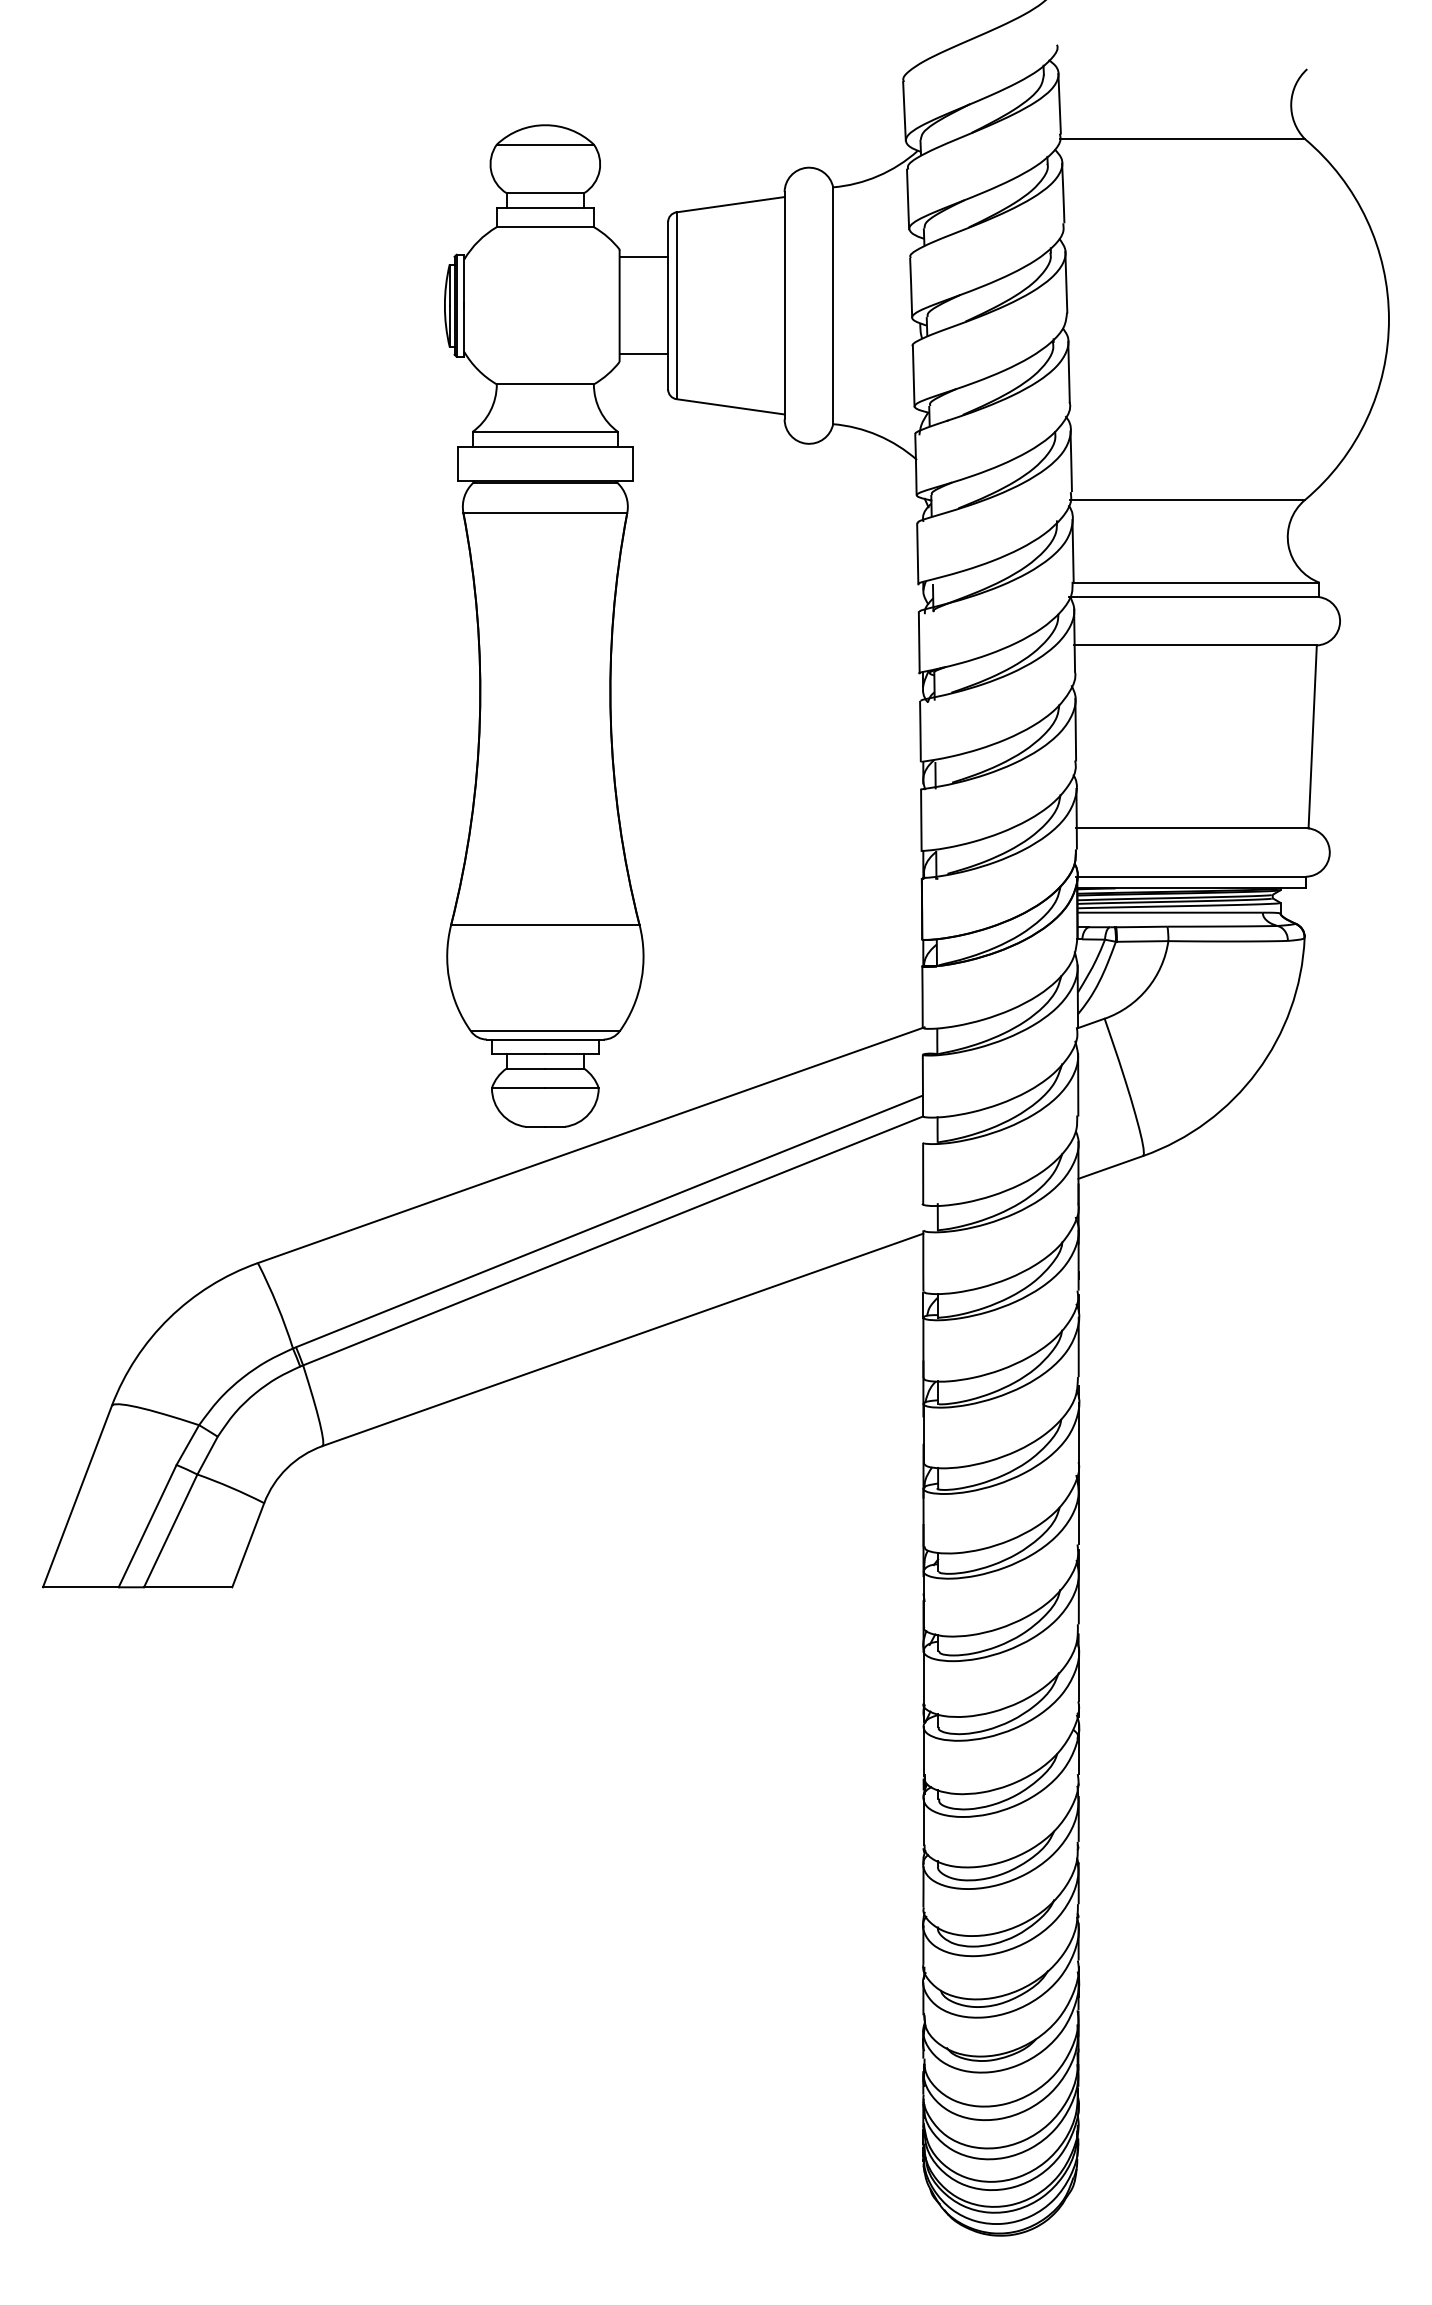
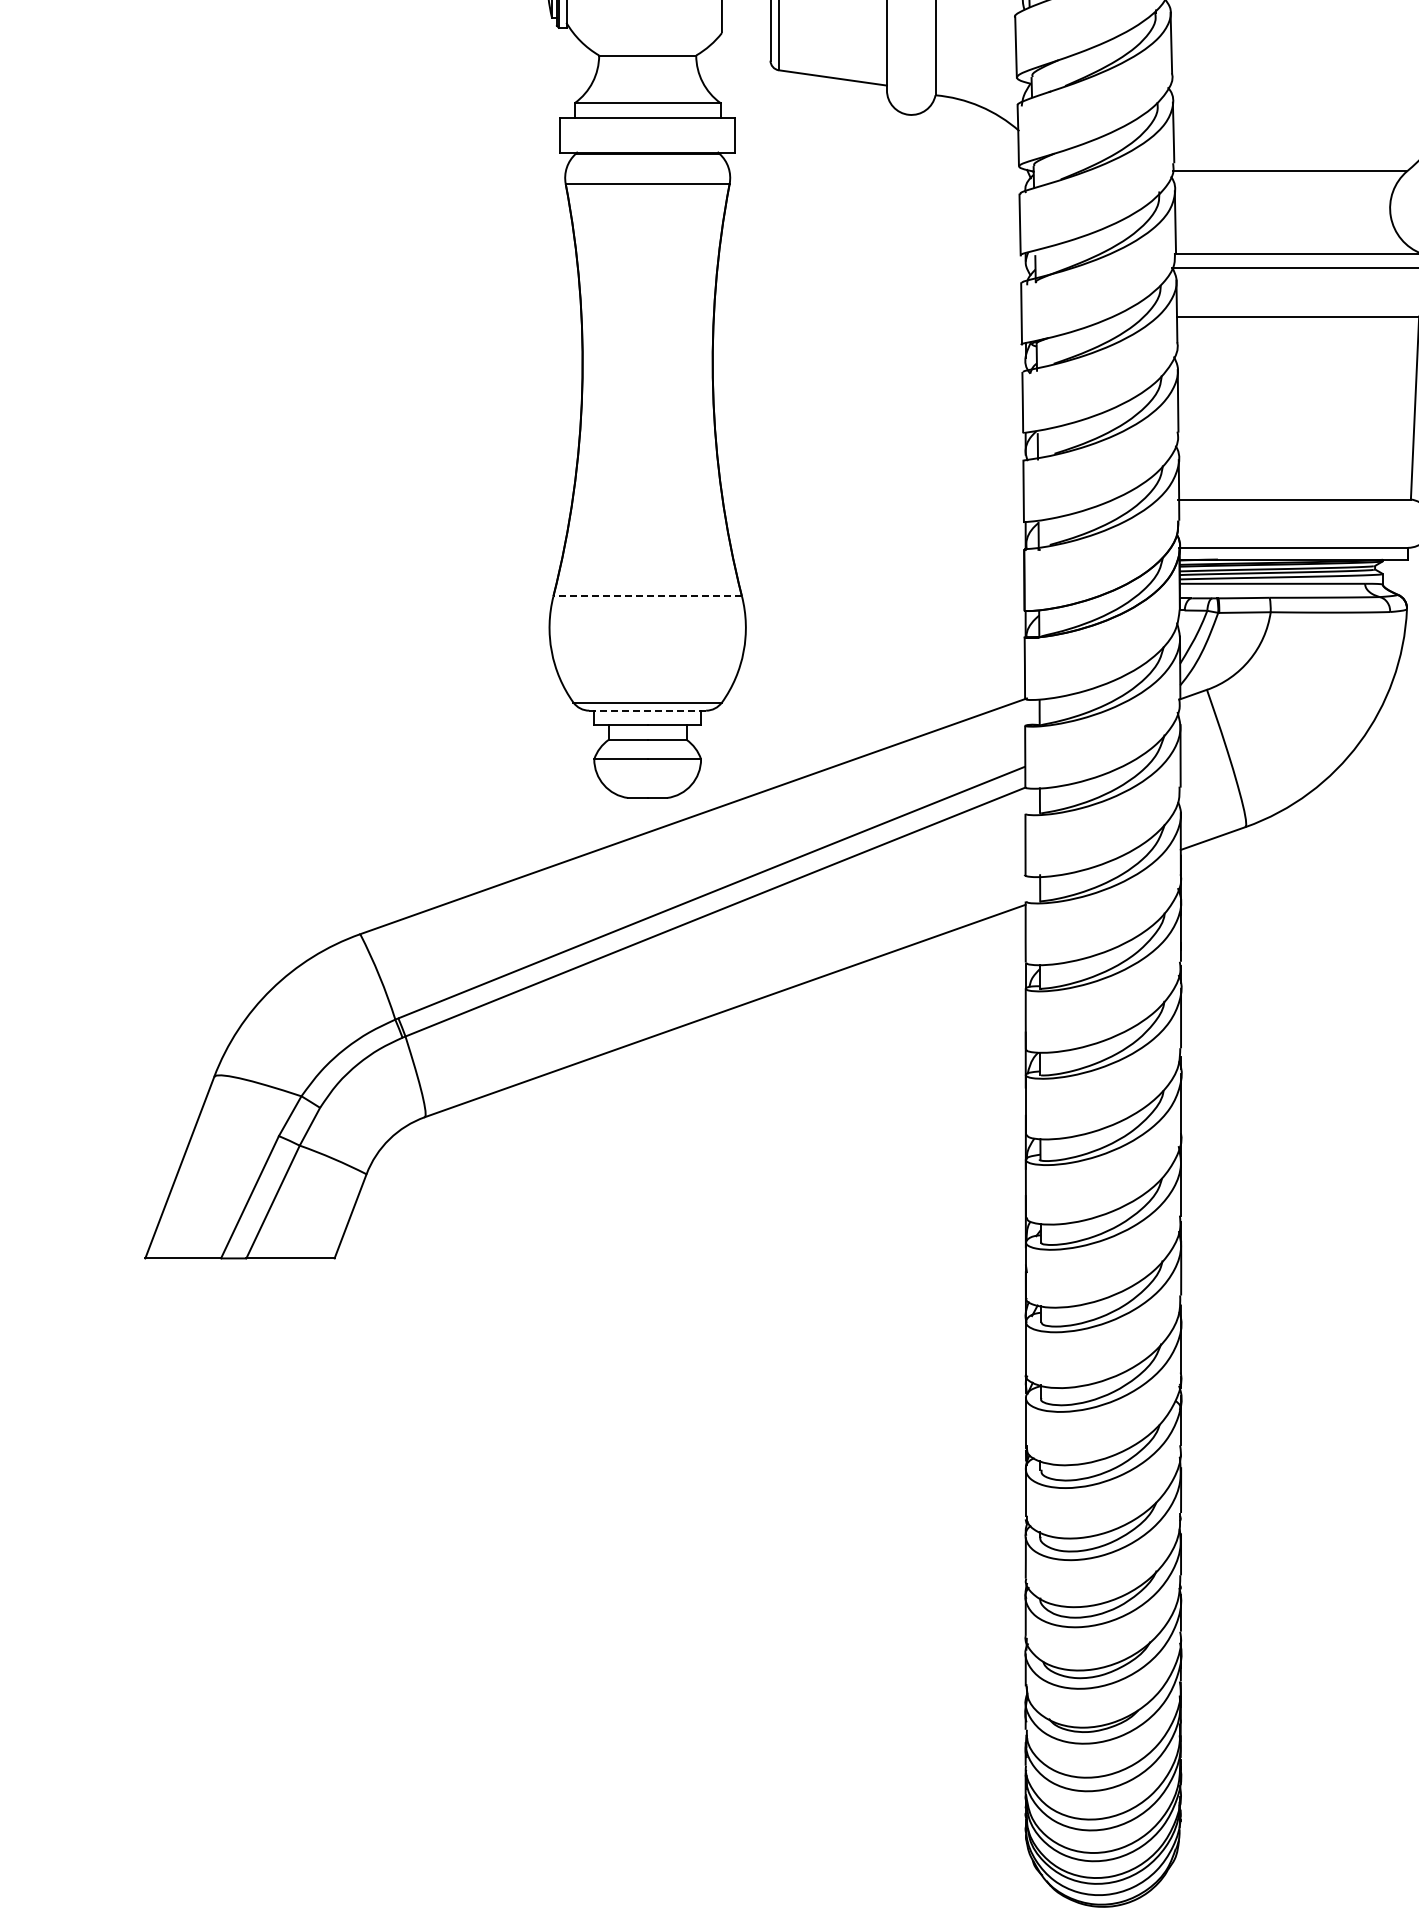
line: (643, 354) -> (745, 25), removed
line: (544, 925) -> (646, 596), solid -> dashed
line: (544, 1039) -> (646, 710), solid -> dashed

